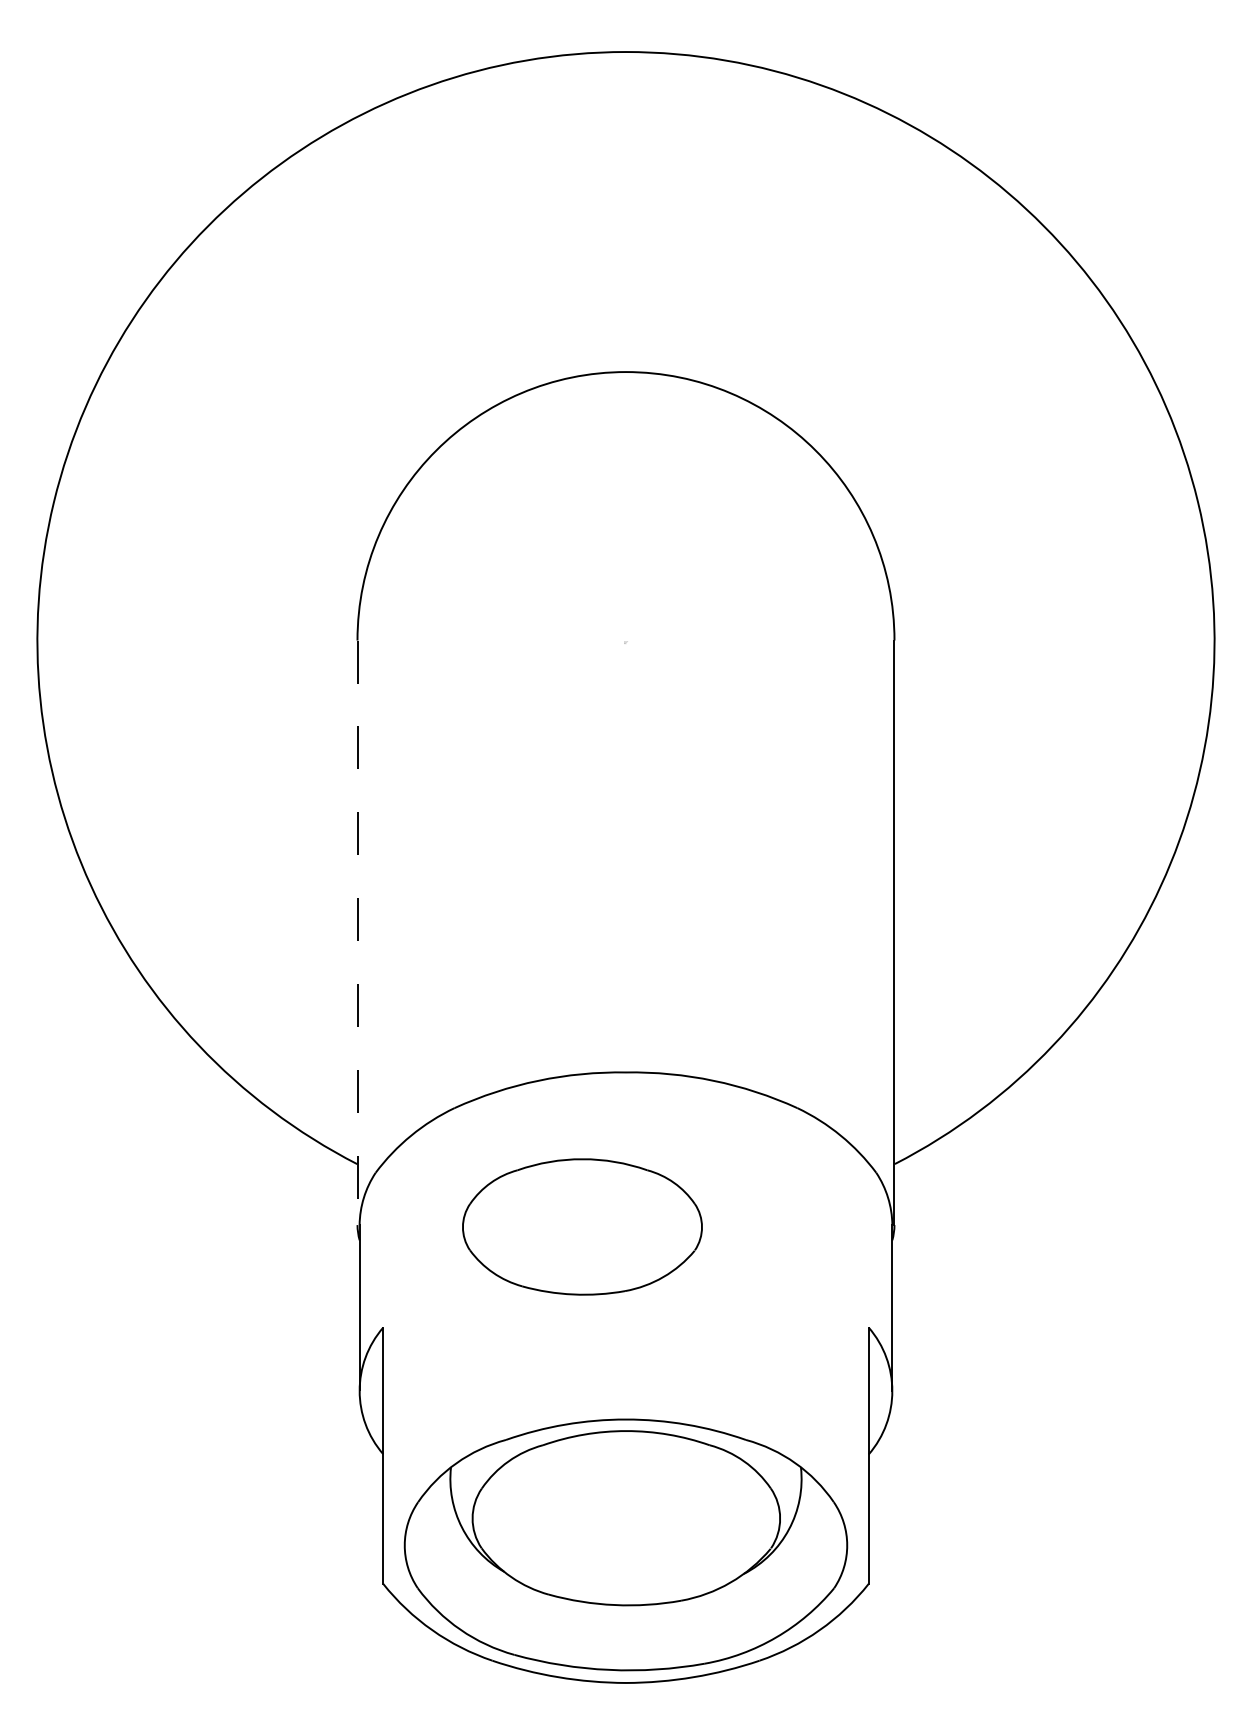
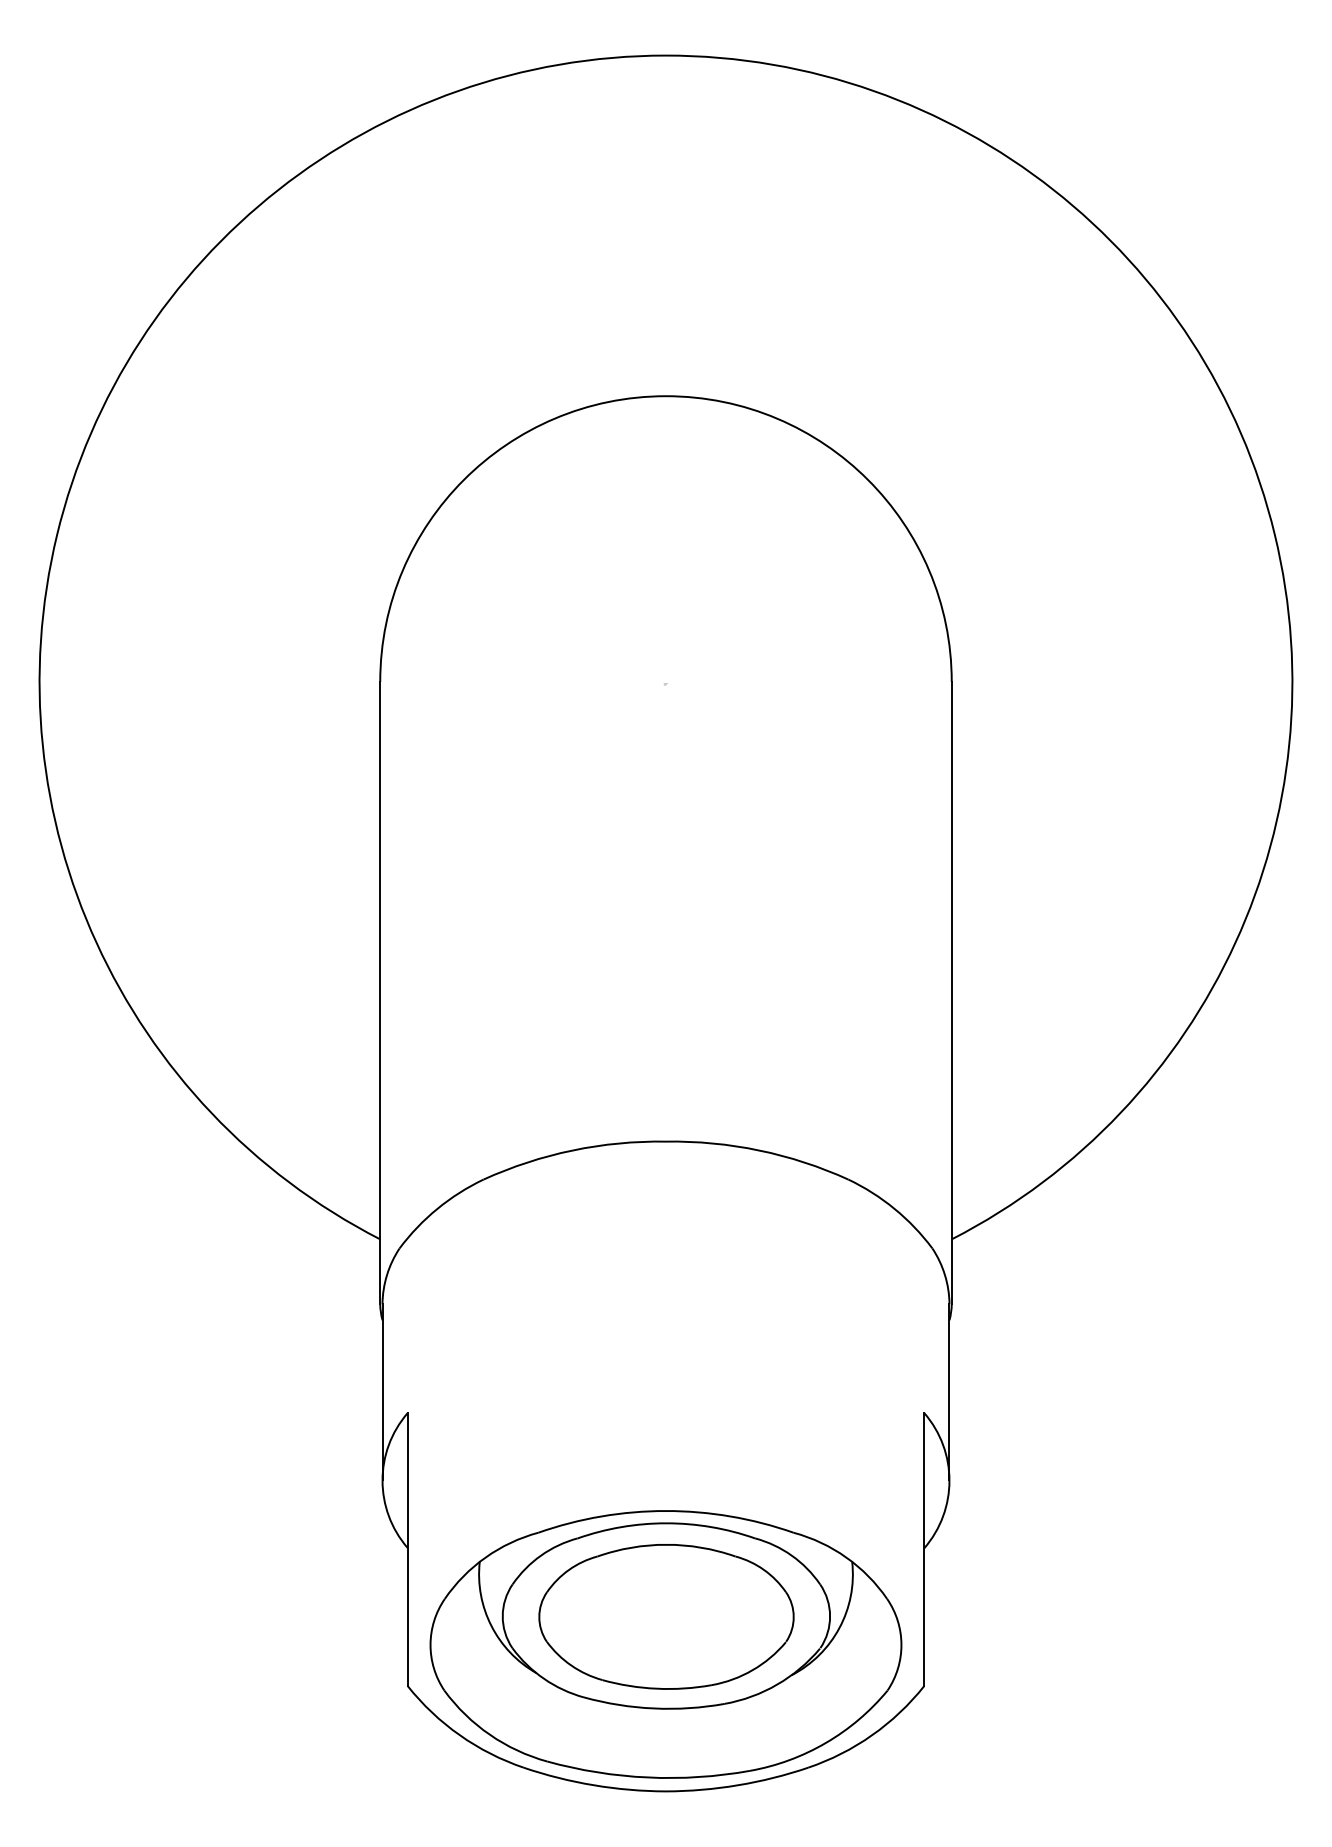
line: (357, 933) -> (380, 993), dashed -> solid
part: (582, 1226) -> (666, 1616), moved

